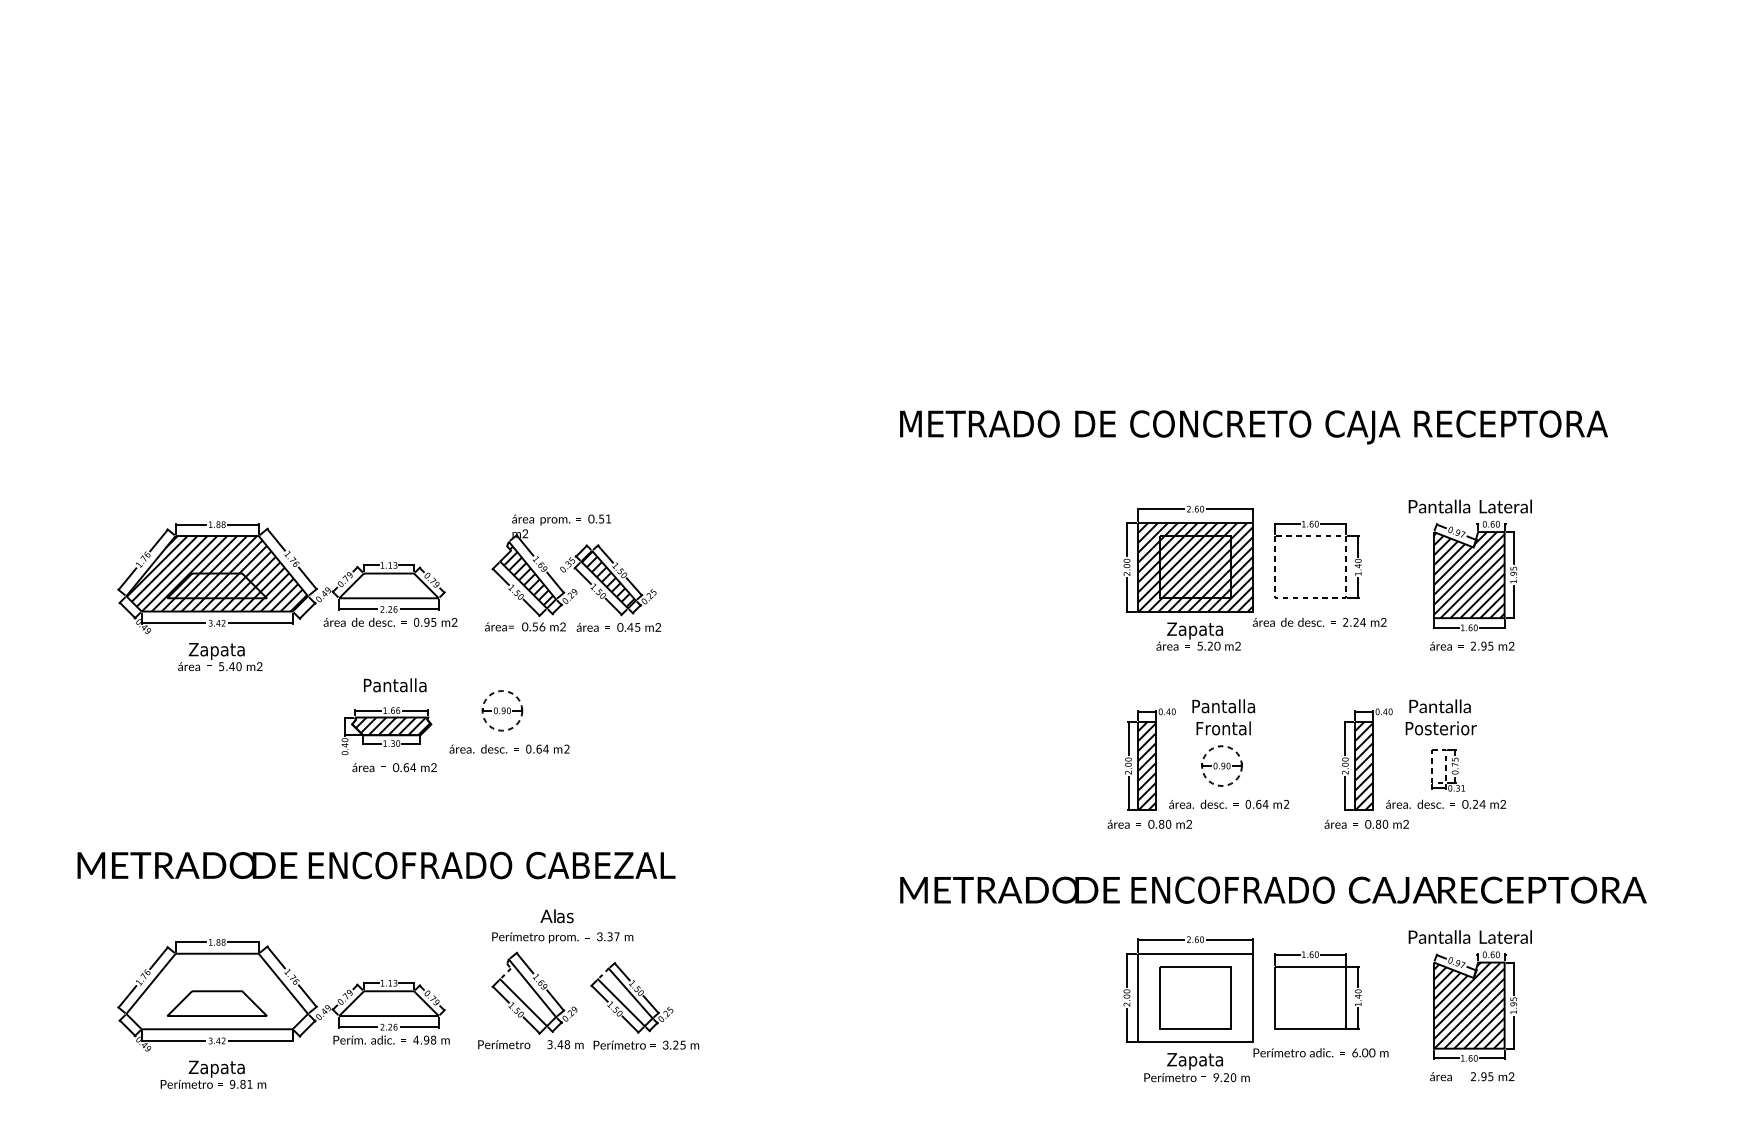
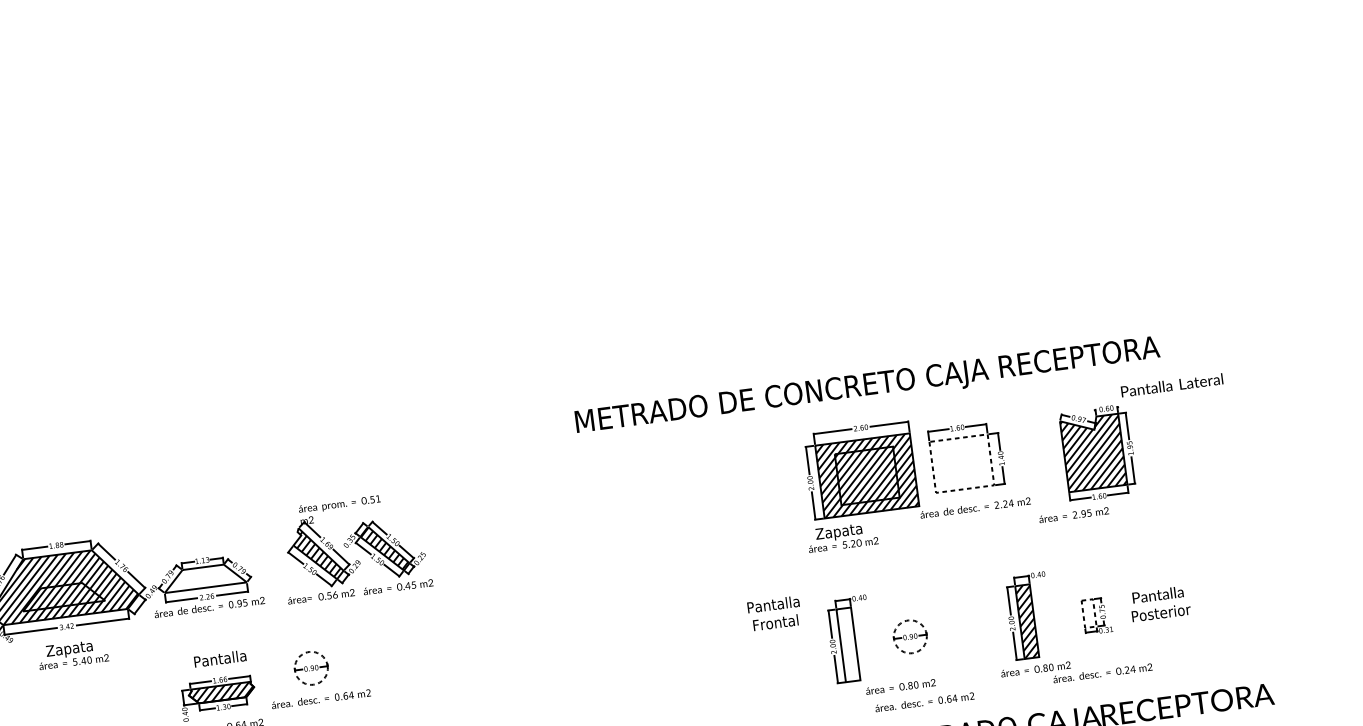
text: (1253, 427) -> (867, 387), moved
text: (1469, 506) -> (1171, 385), moved
text: (1198, 636) -> (842, 537), moved
text: (1472, 645) -> (1074, 514), moved
text: (1223, 717) -> (774, 613), moved
text: (1440, 717) -> (1159, 603), moved
hatch: (1146, 765) -> (848, 644), removed
text: (1228, 803) -> (924, 701), moved
text: (1445, 803) -> (1102, 672), moved
text: (1149, 823) -> (900, 686), moved

